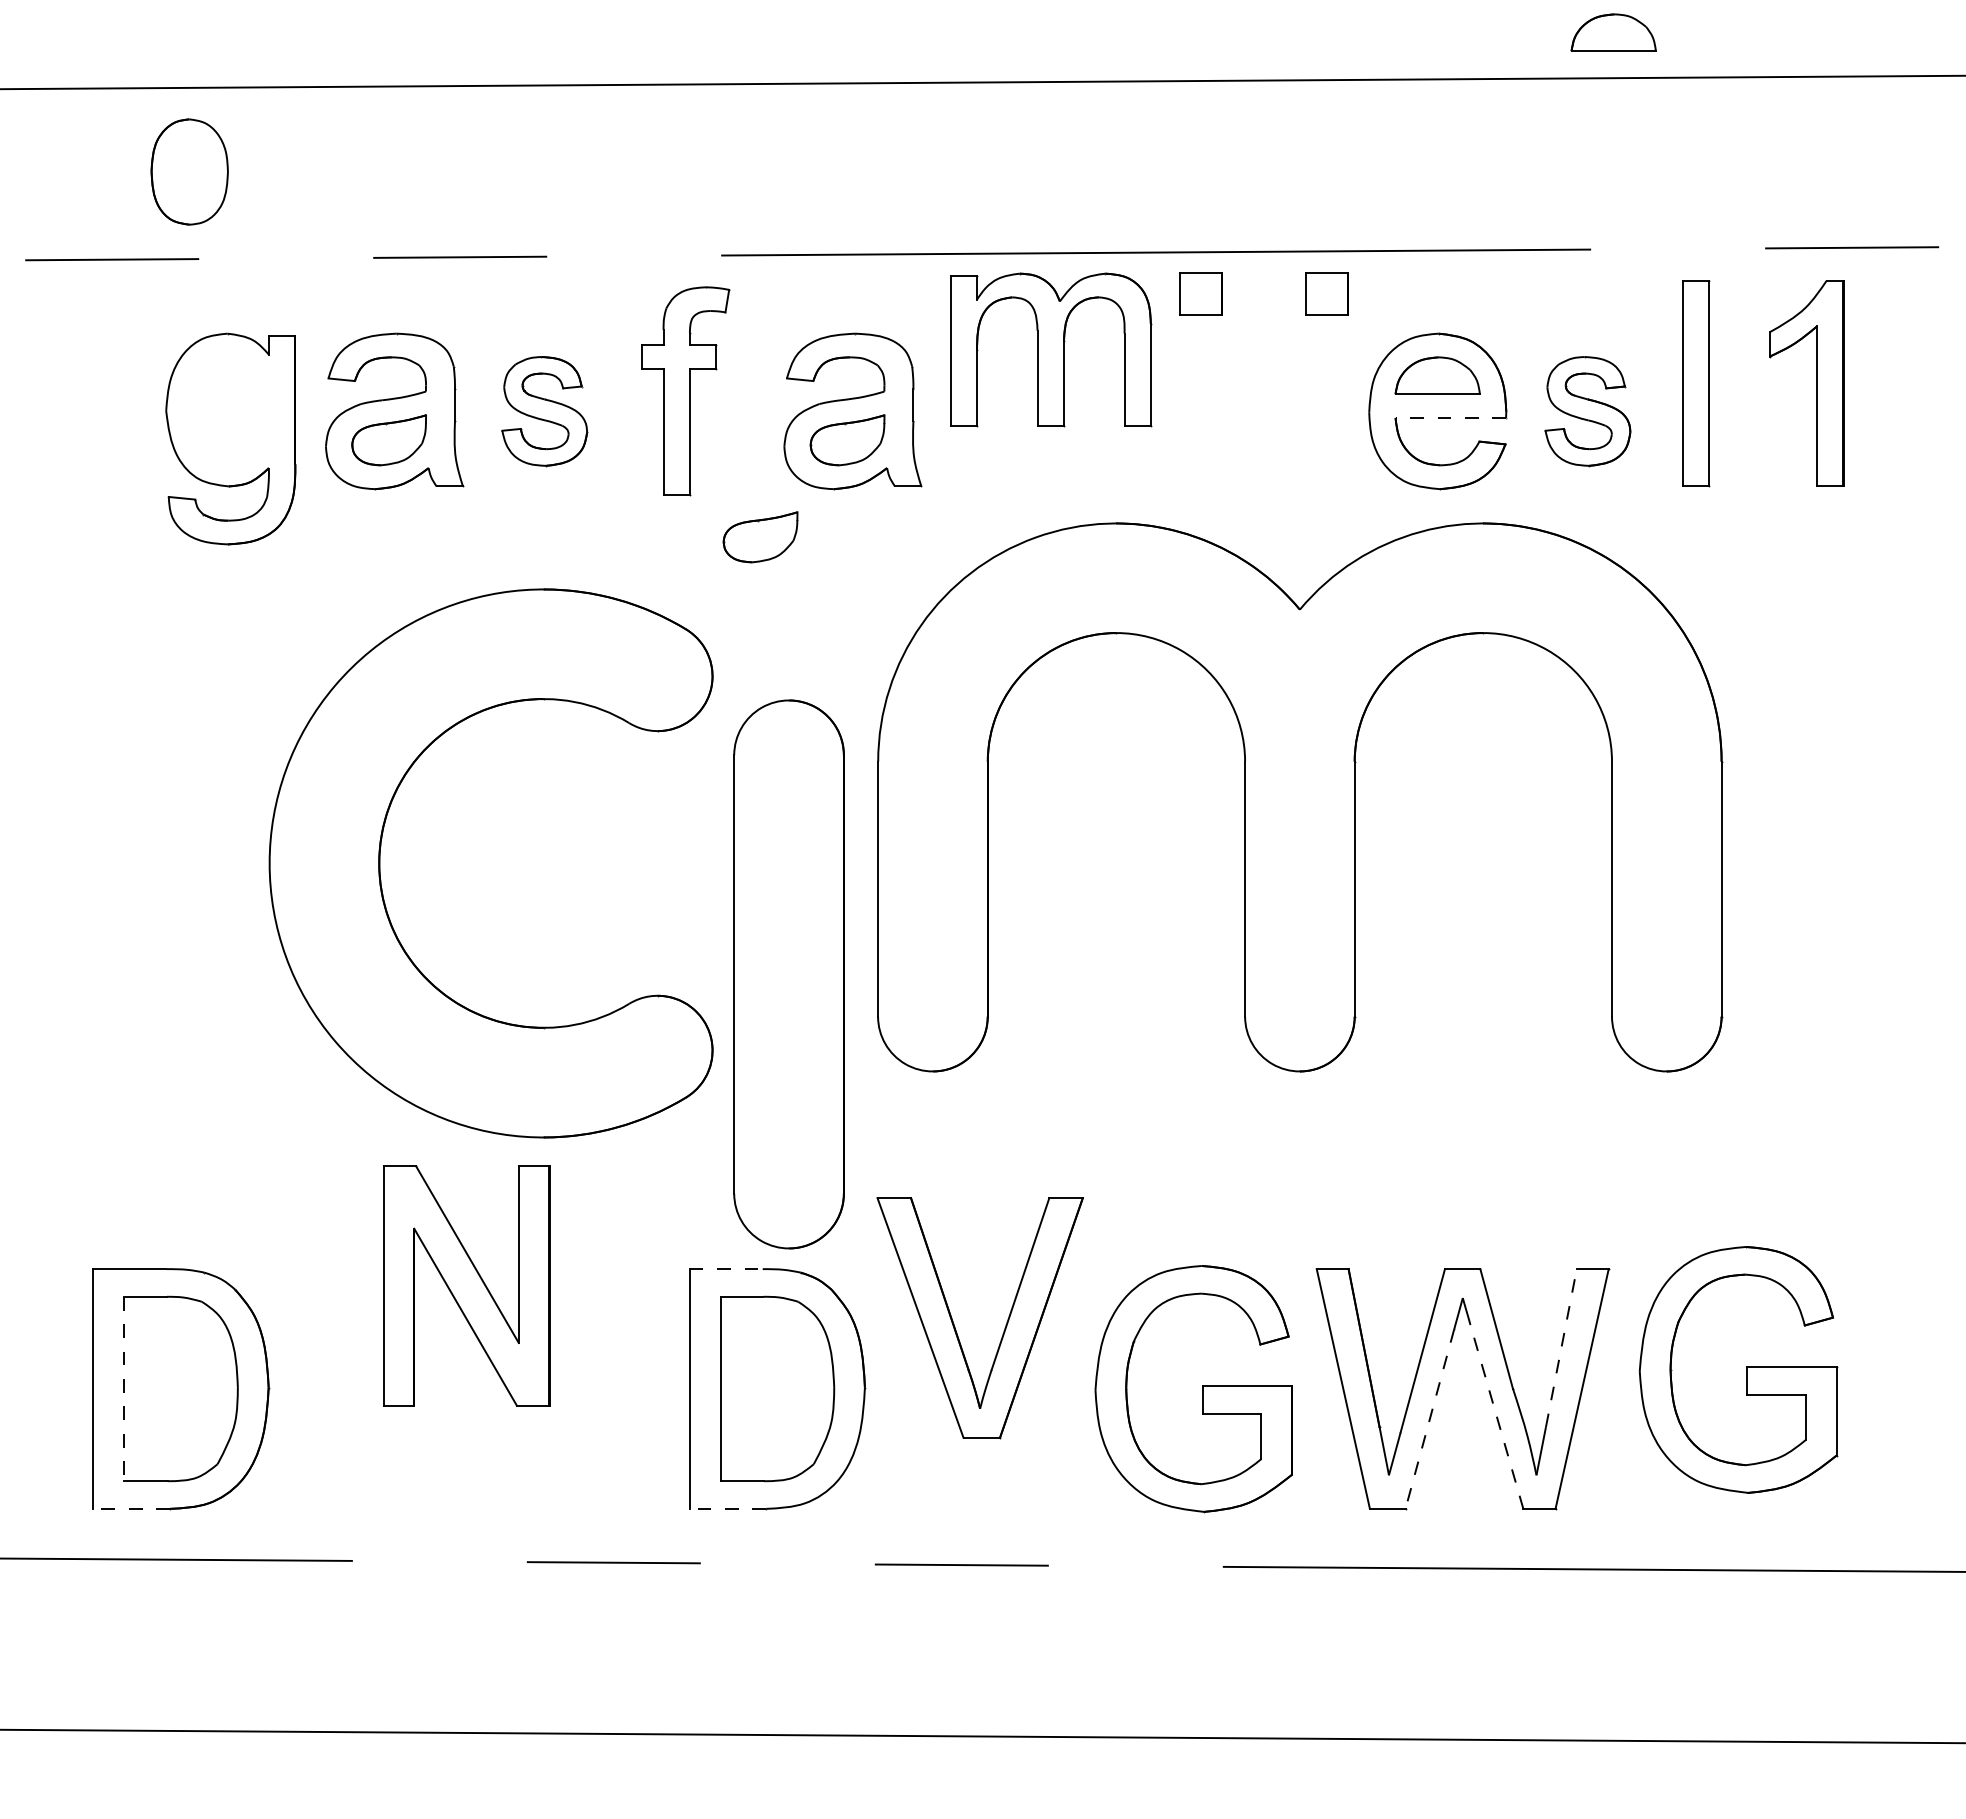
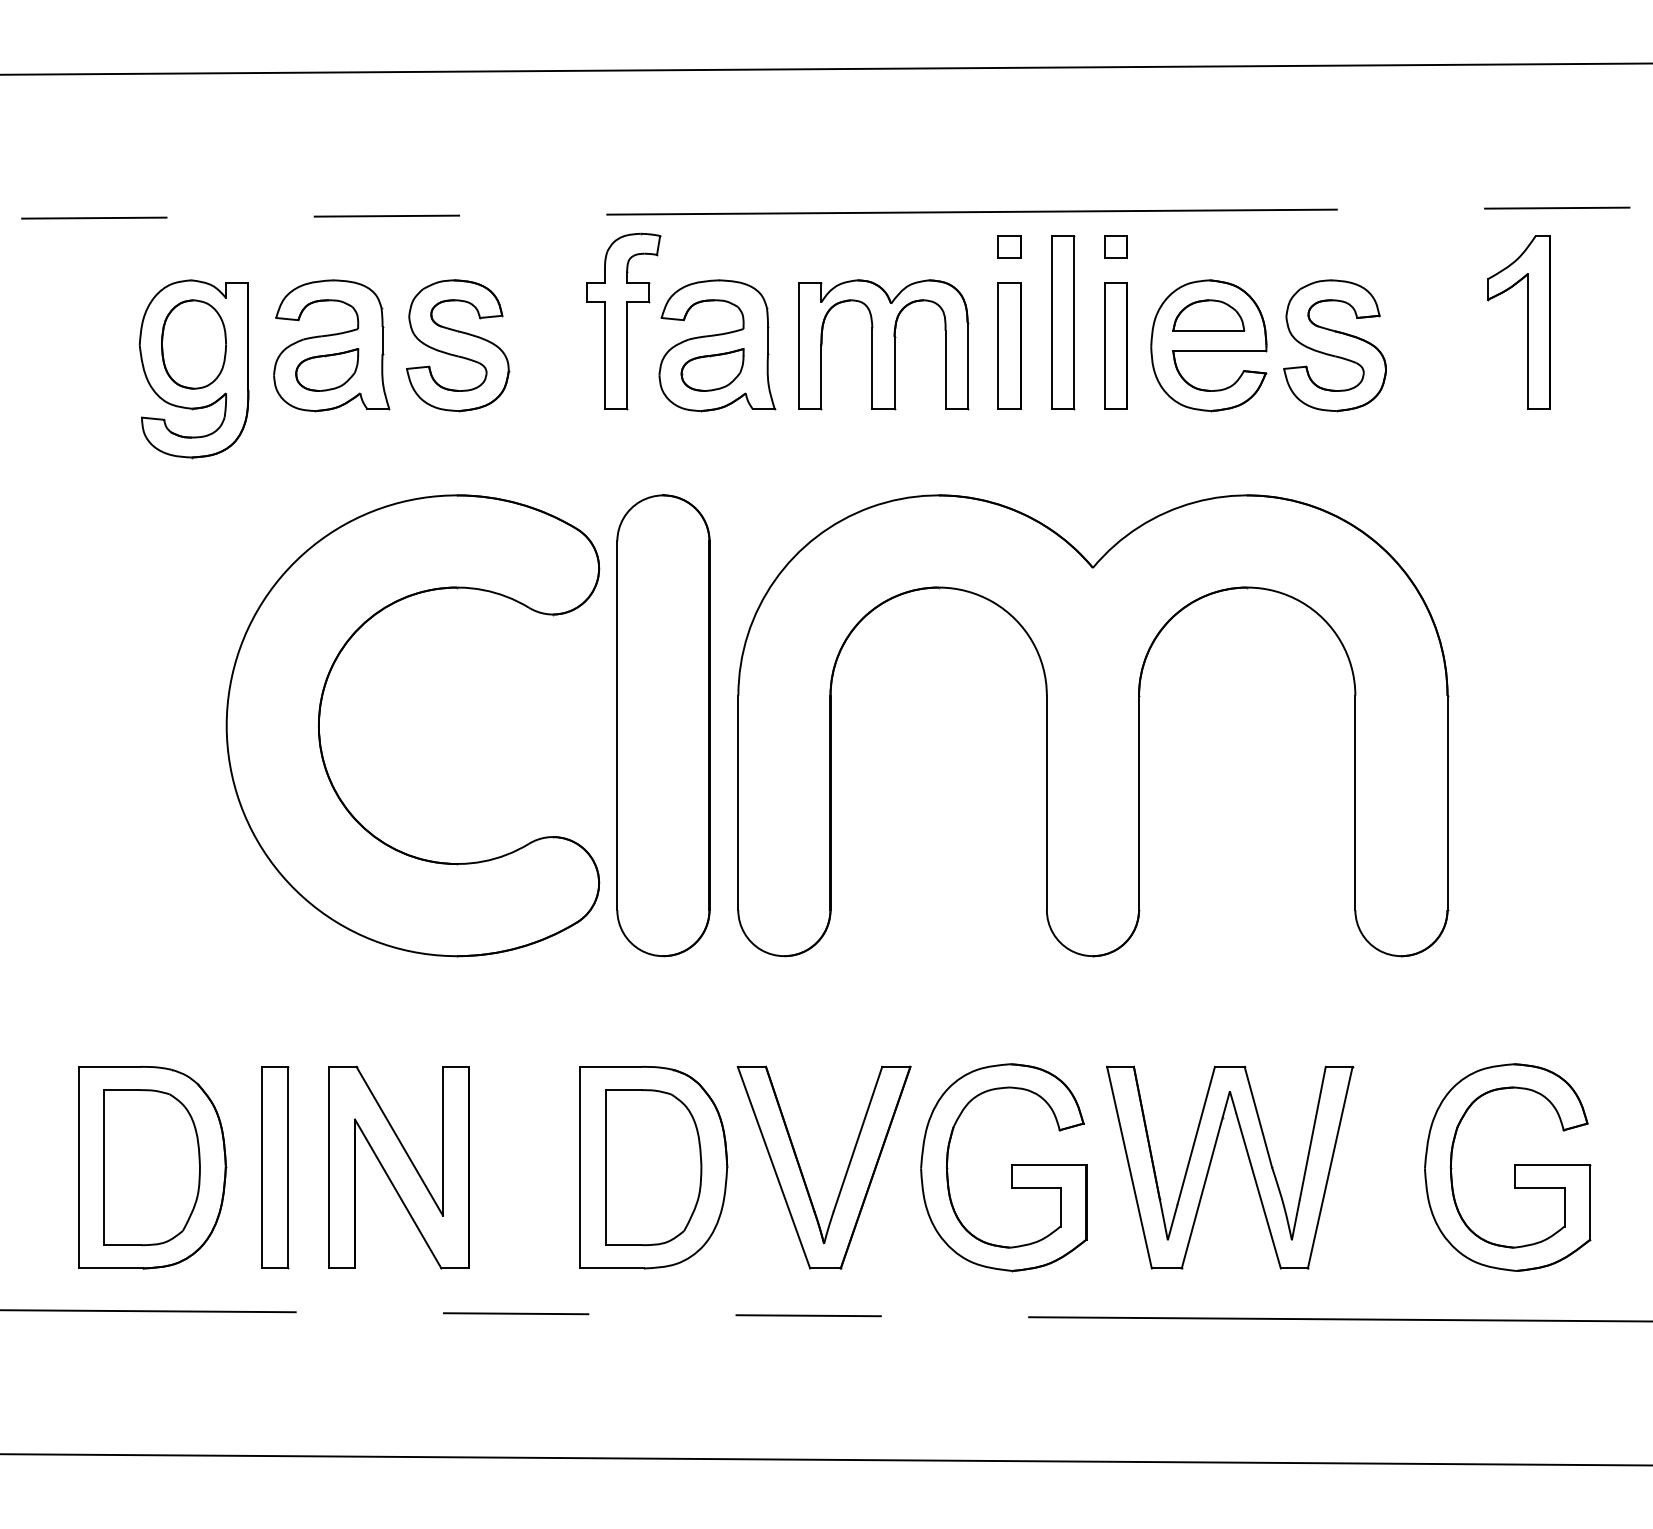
part: (1613, 32) -> (1356, 27), removed
part: (189, 171) -> (193, 344), moved
part: (1200, 293) -> (1009, 246), size x0.62
part: (1326, 293) -> (1115, 246), size x0.62
part: (1051, 349) -> (884, 344), moved
part: (1696, 383) -> (1063, 322), moved
part: (685, 391) -> (623, 321), moved
part: (1200, 410) -> (1009, 344), added
part: (1326, 410) -> (1115, 344), added
part: (544, 411) -> (457, 345), size x1.43
part: (1587, 411) -> (1334, 345), size x1.43
line: (1450, 417) -> (1219, 350), dashed -> solid
part: (760, 537) -> (639, 451), removed
part: (1300, 797) -> (1093, 725), moved
part: (788, 974) -> (662, 725), moved
line: (726, 1269) -> (610, 1067), dashed -> solid
part: (466, 1285) -> (398, 1167), moved
part: (955, 1326) -> (803, 1174), moved
line: (1561, 1347) -> (1312, 1132), dashed -> solid
part: (1746, 1369) -> (1514, 1167), moved
line: (124, 1389) -> (104, 1168), dashed -> solid
part: (327, 1389) -> (275, 1168), added
line: (1496, 1416) -> (1258, 1190), dashed -> solid
line: (1429, 1419) -> (1201, 1193), dashed -> solid
line: (131, 1508) -> (110, 1268), dashed -> solid
line: (727, 1508) -> (611, 1268), dashed -> solid

